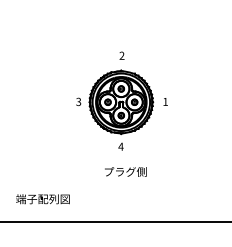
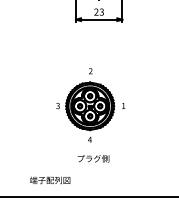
text: (43, 199) -> (50, 180), moved

